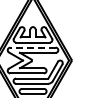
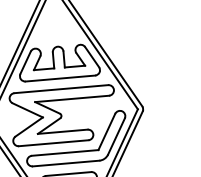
line: (33, 47) -> (62, 88), dashed -> solid

